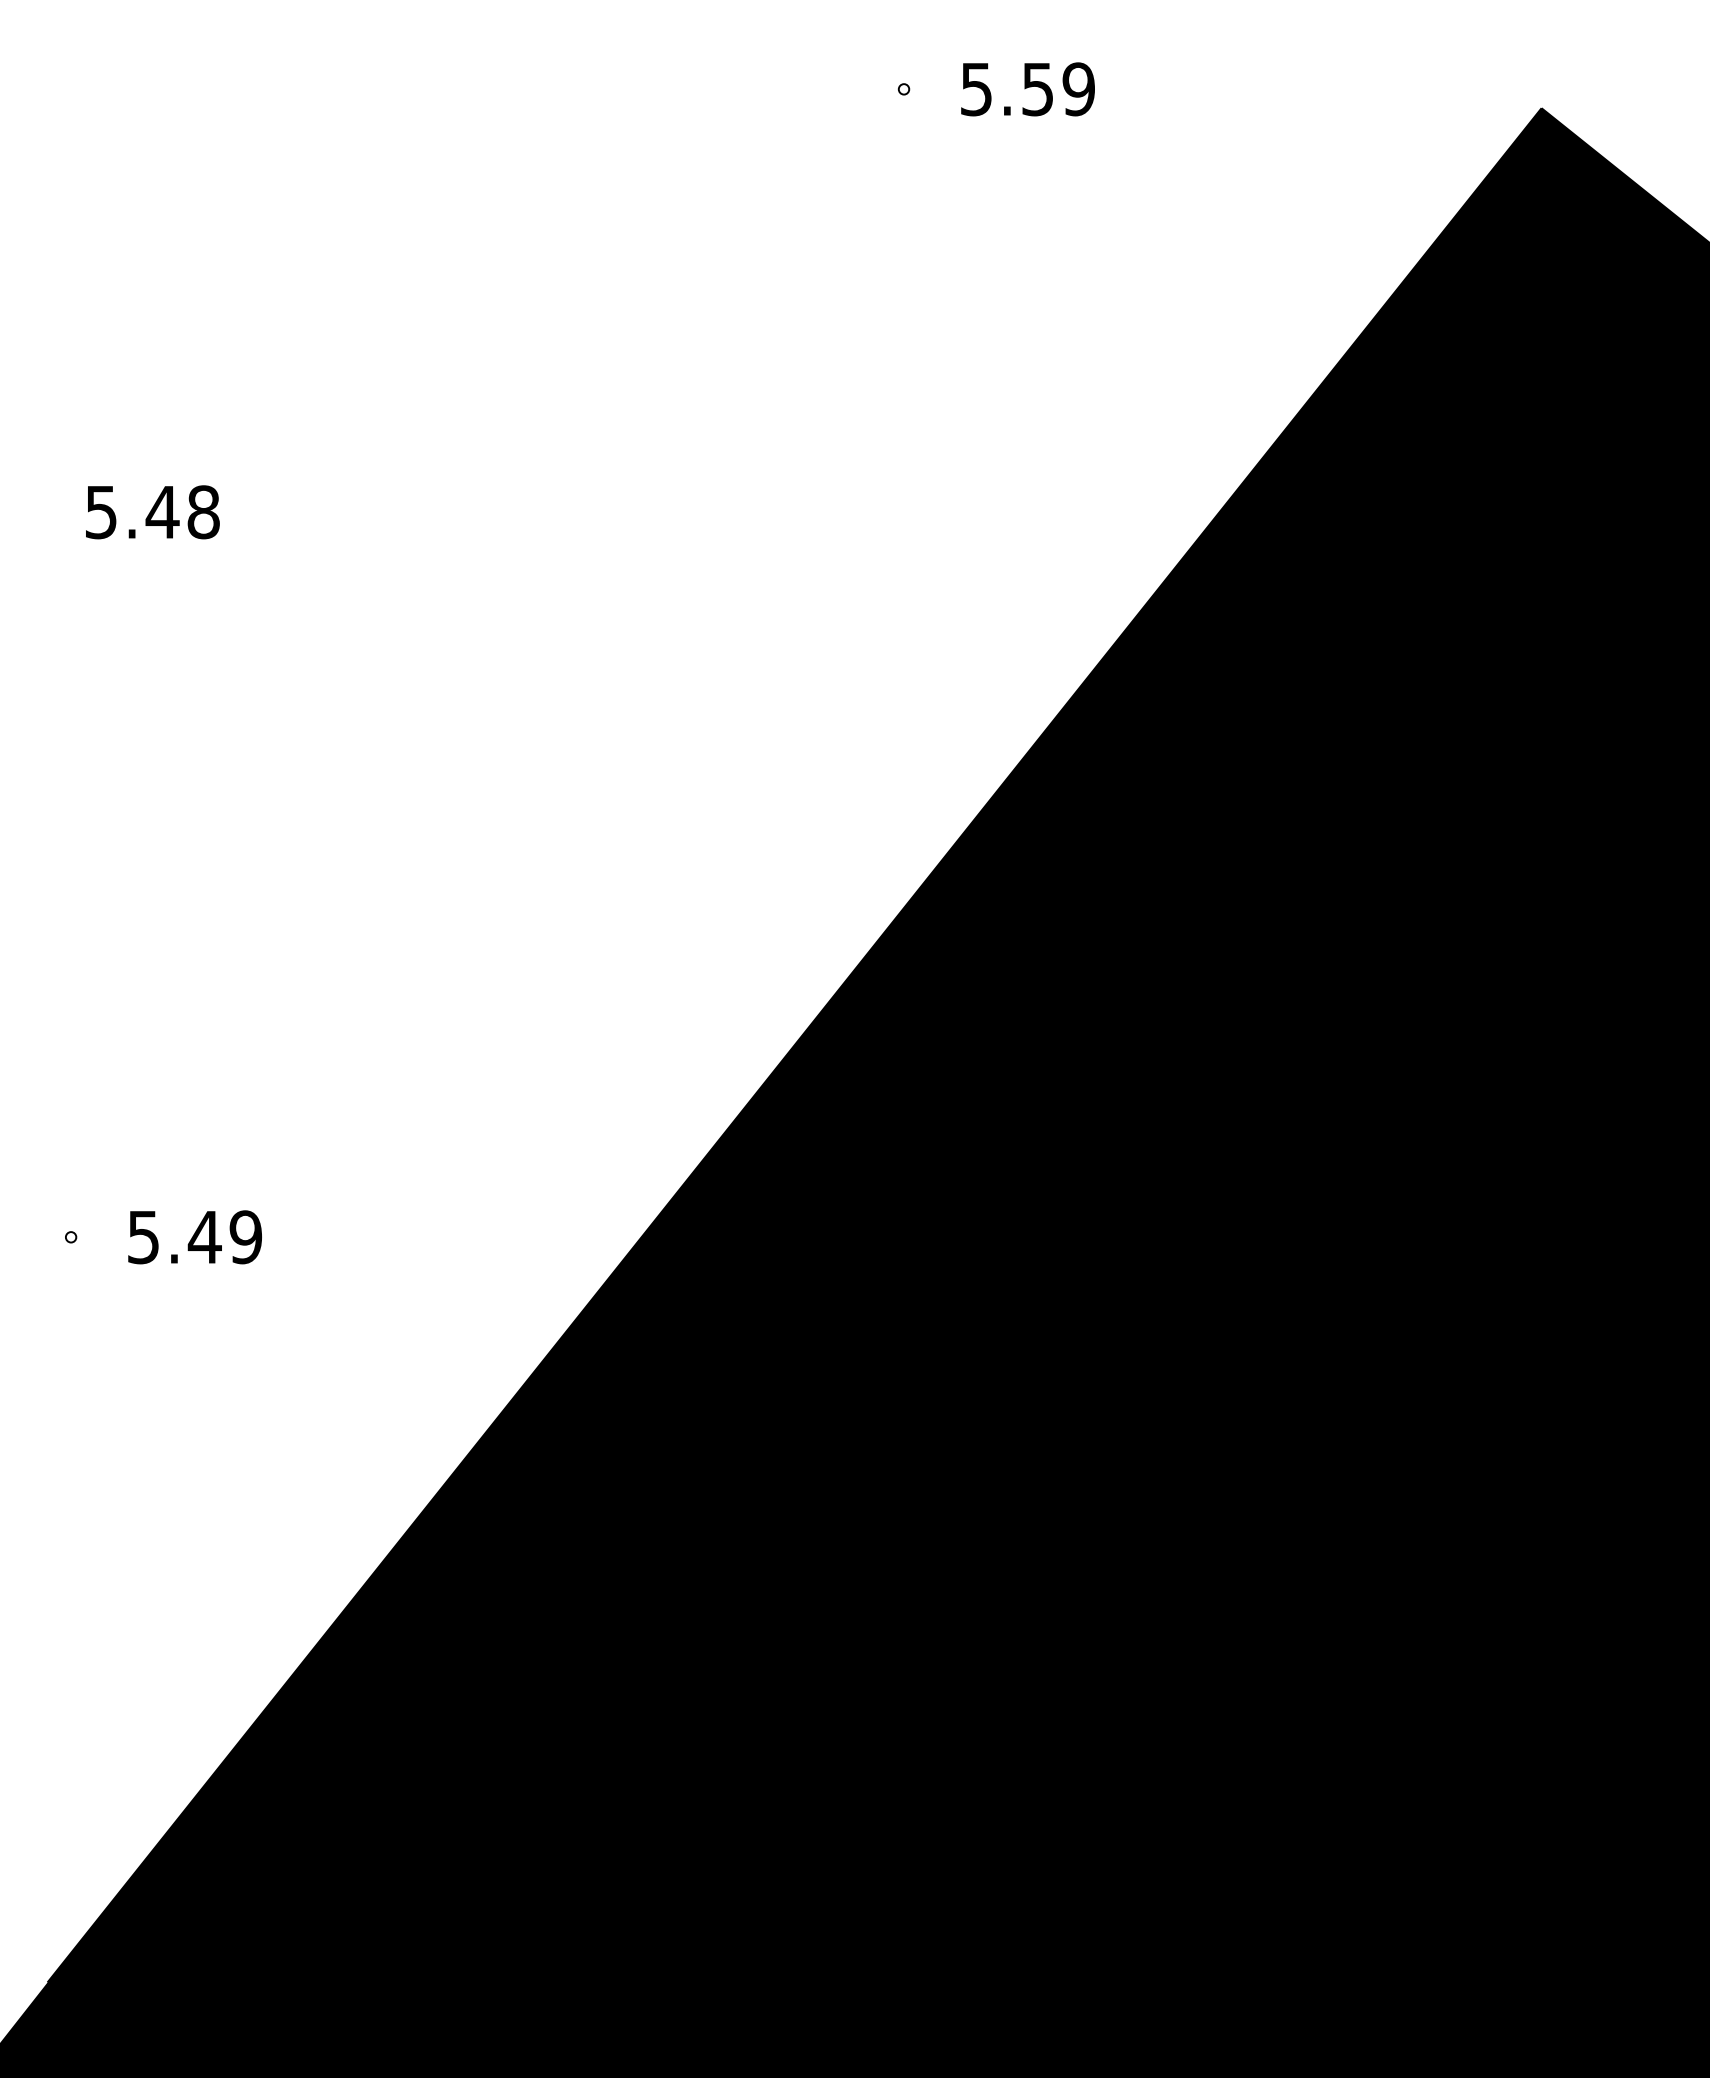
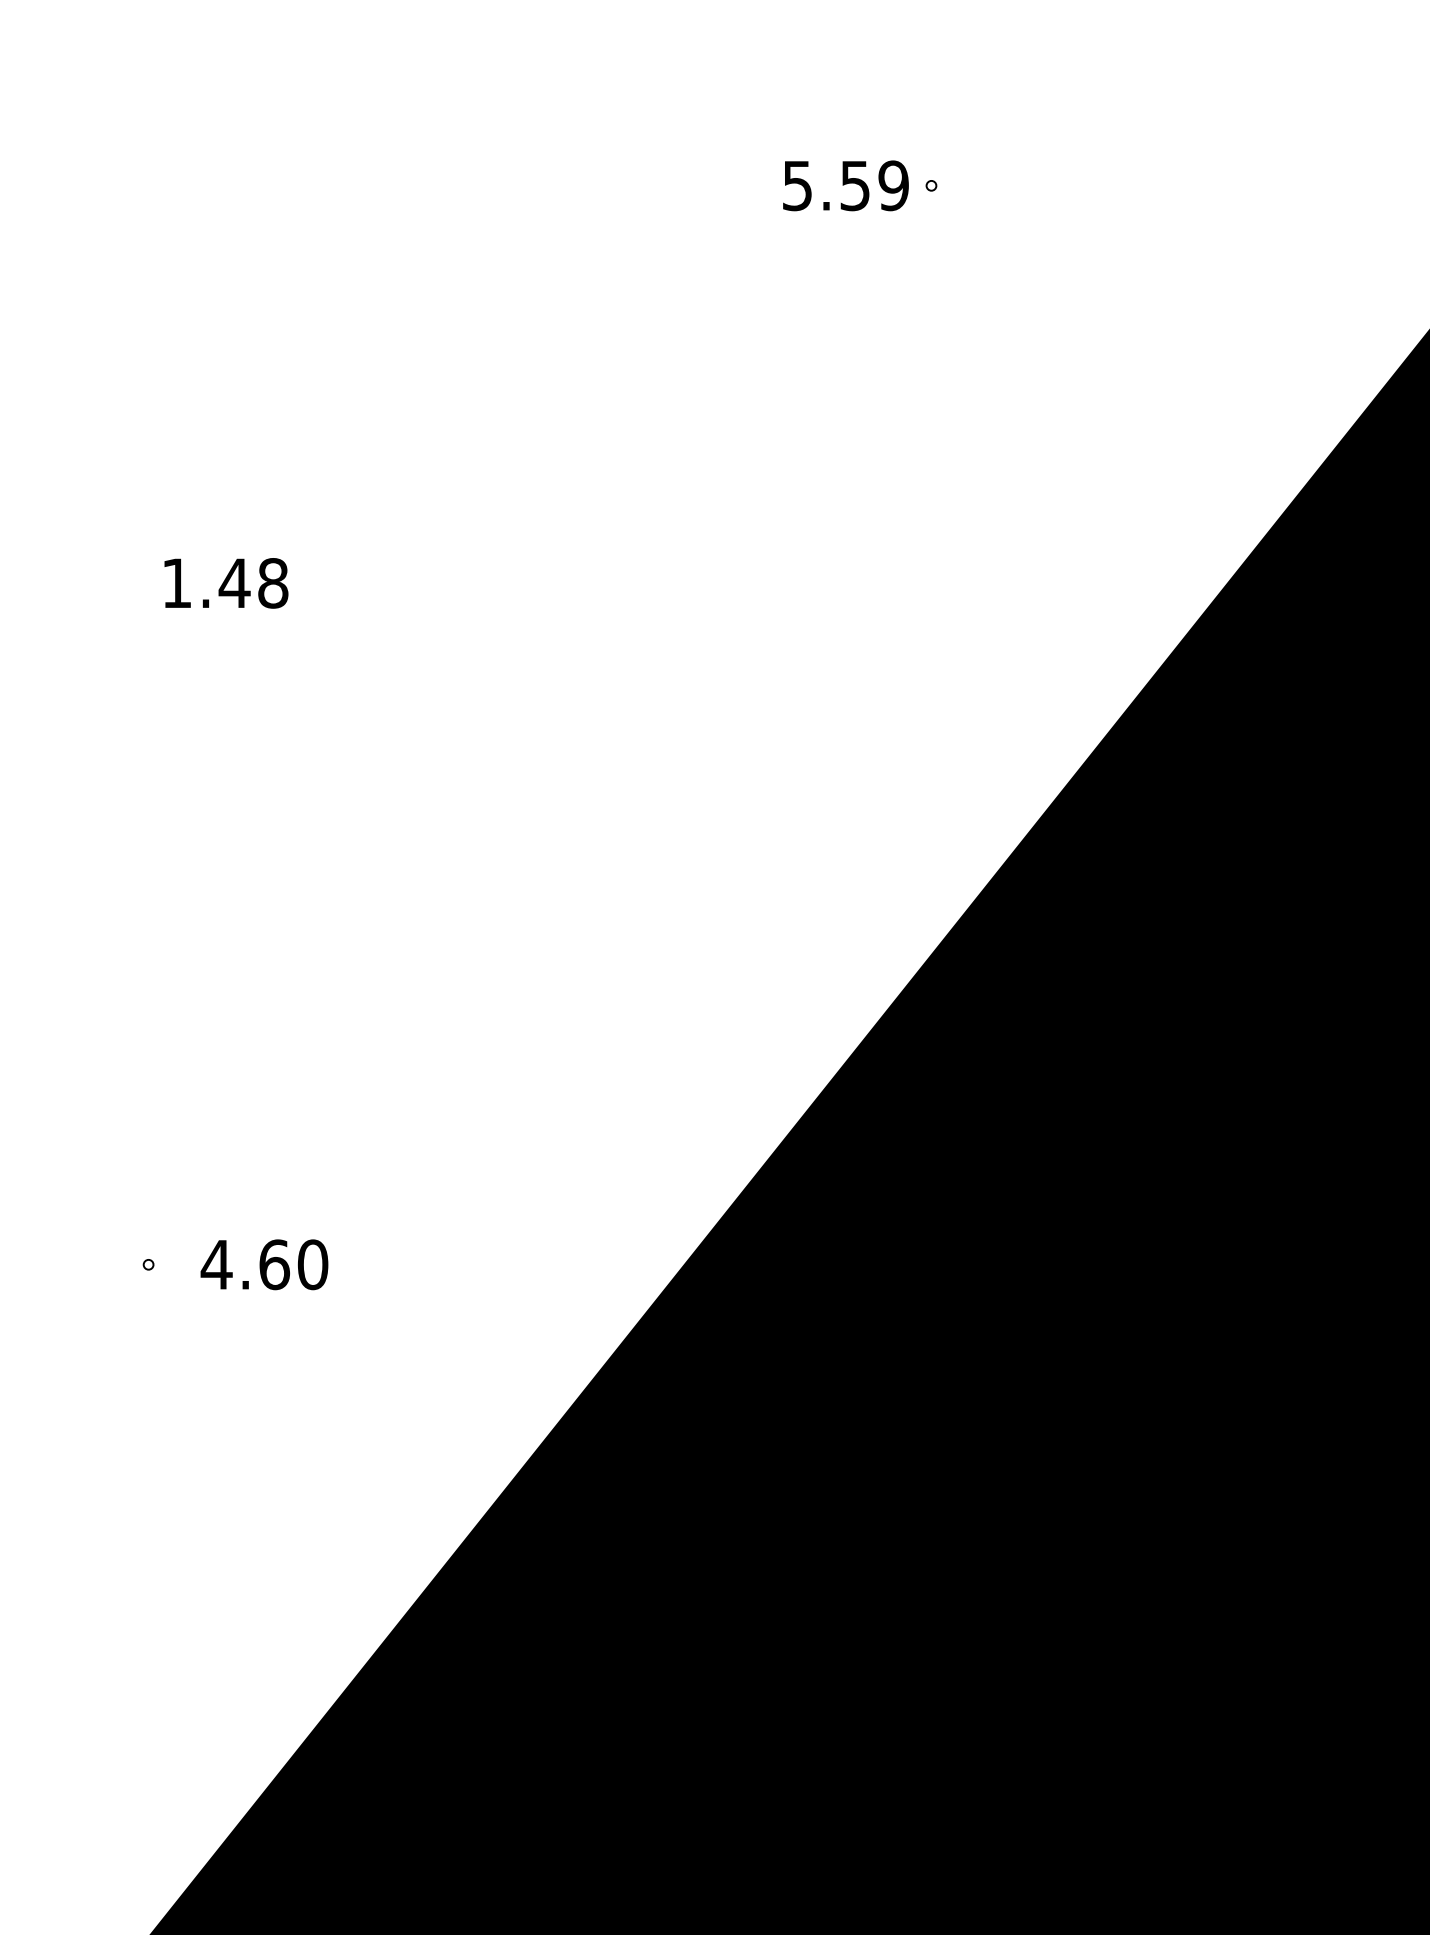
text: (1027, 89) -> (845, 185), moved
text: (101, 512) -> (177, 583), 5.48 -> 1.48
text: (194, 1237) -> (264, 1264), 5.49 -> 4.60

